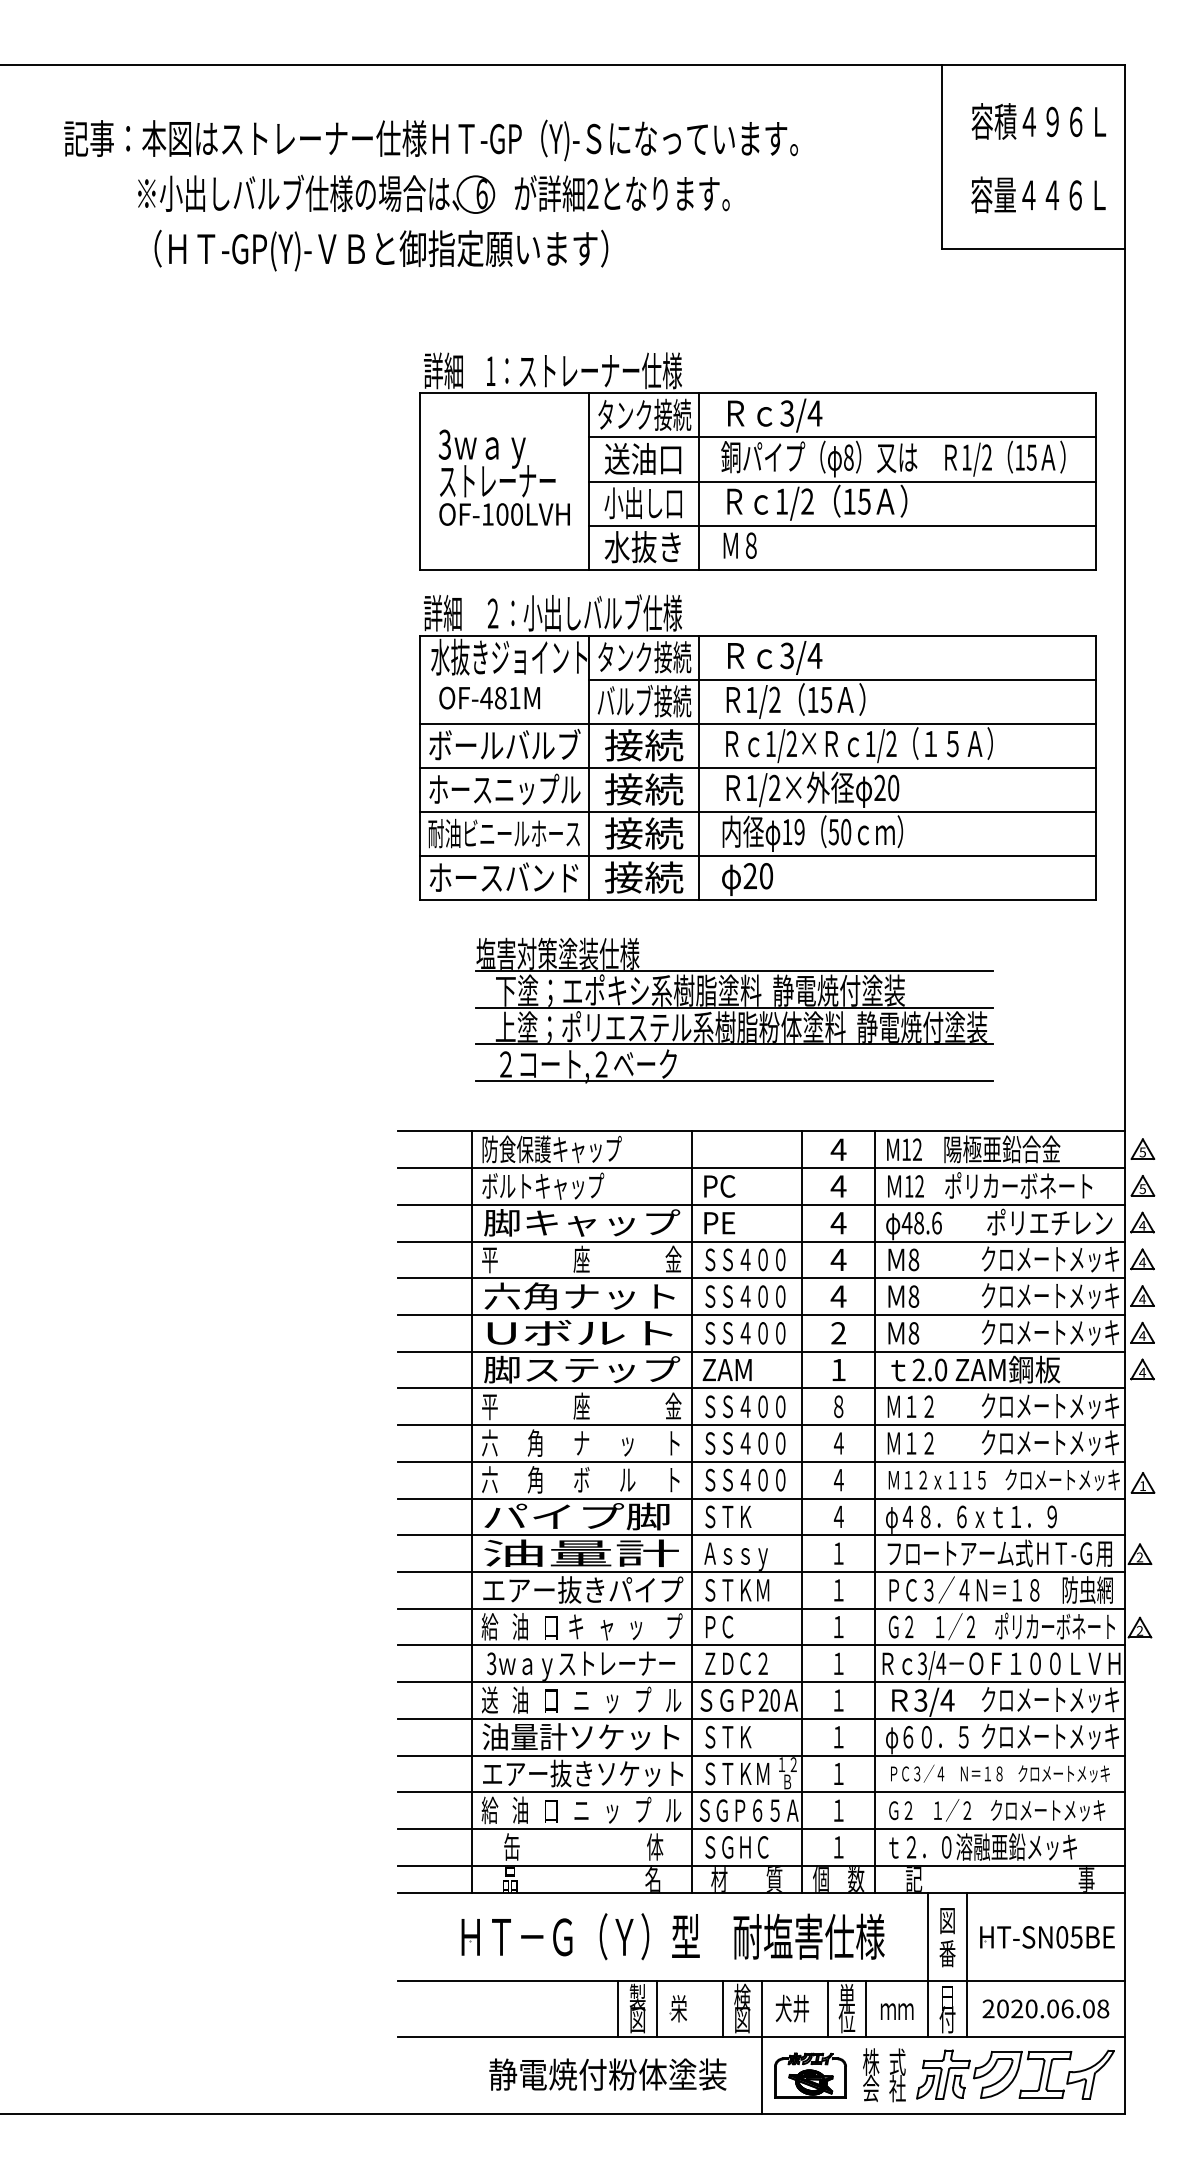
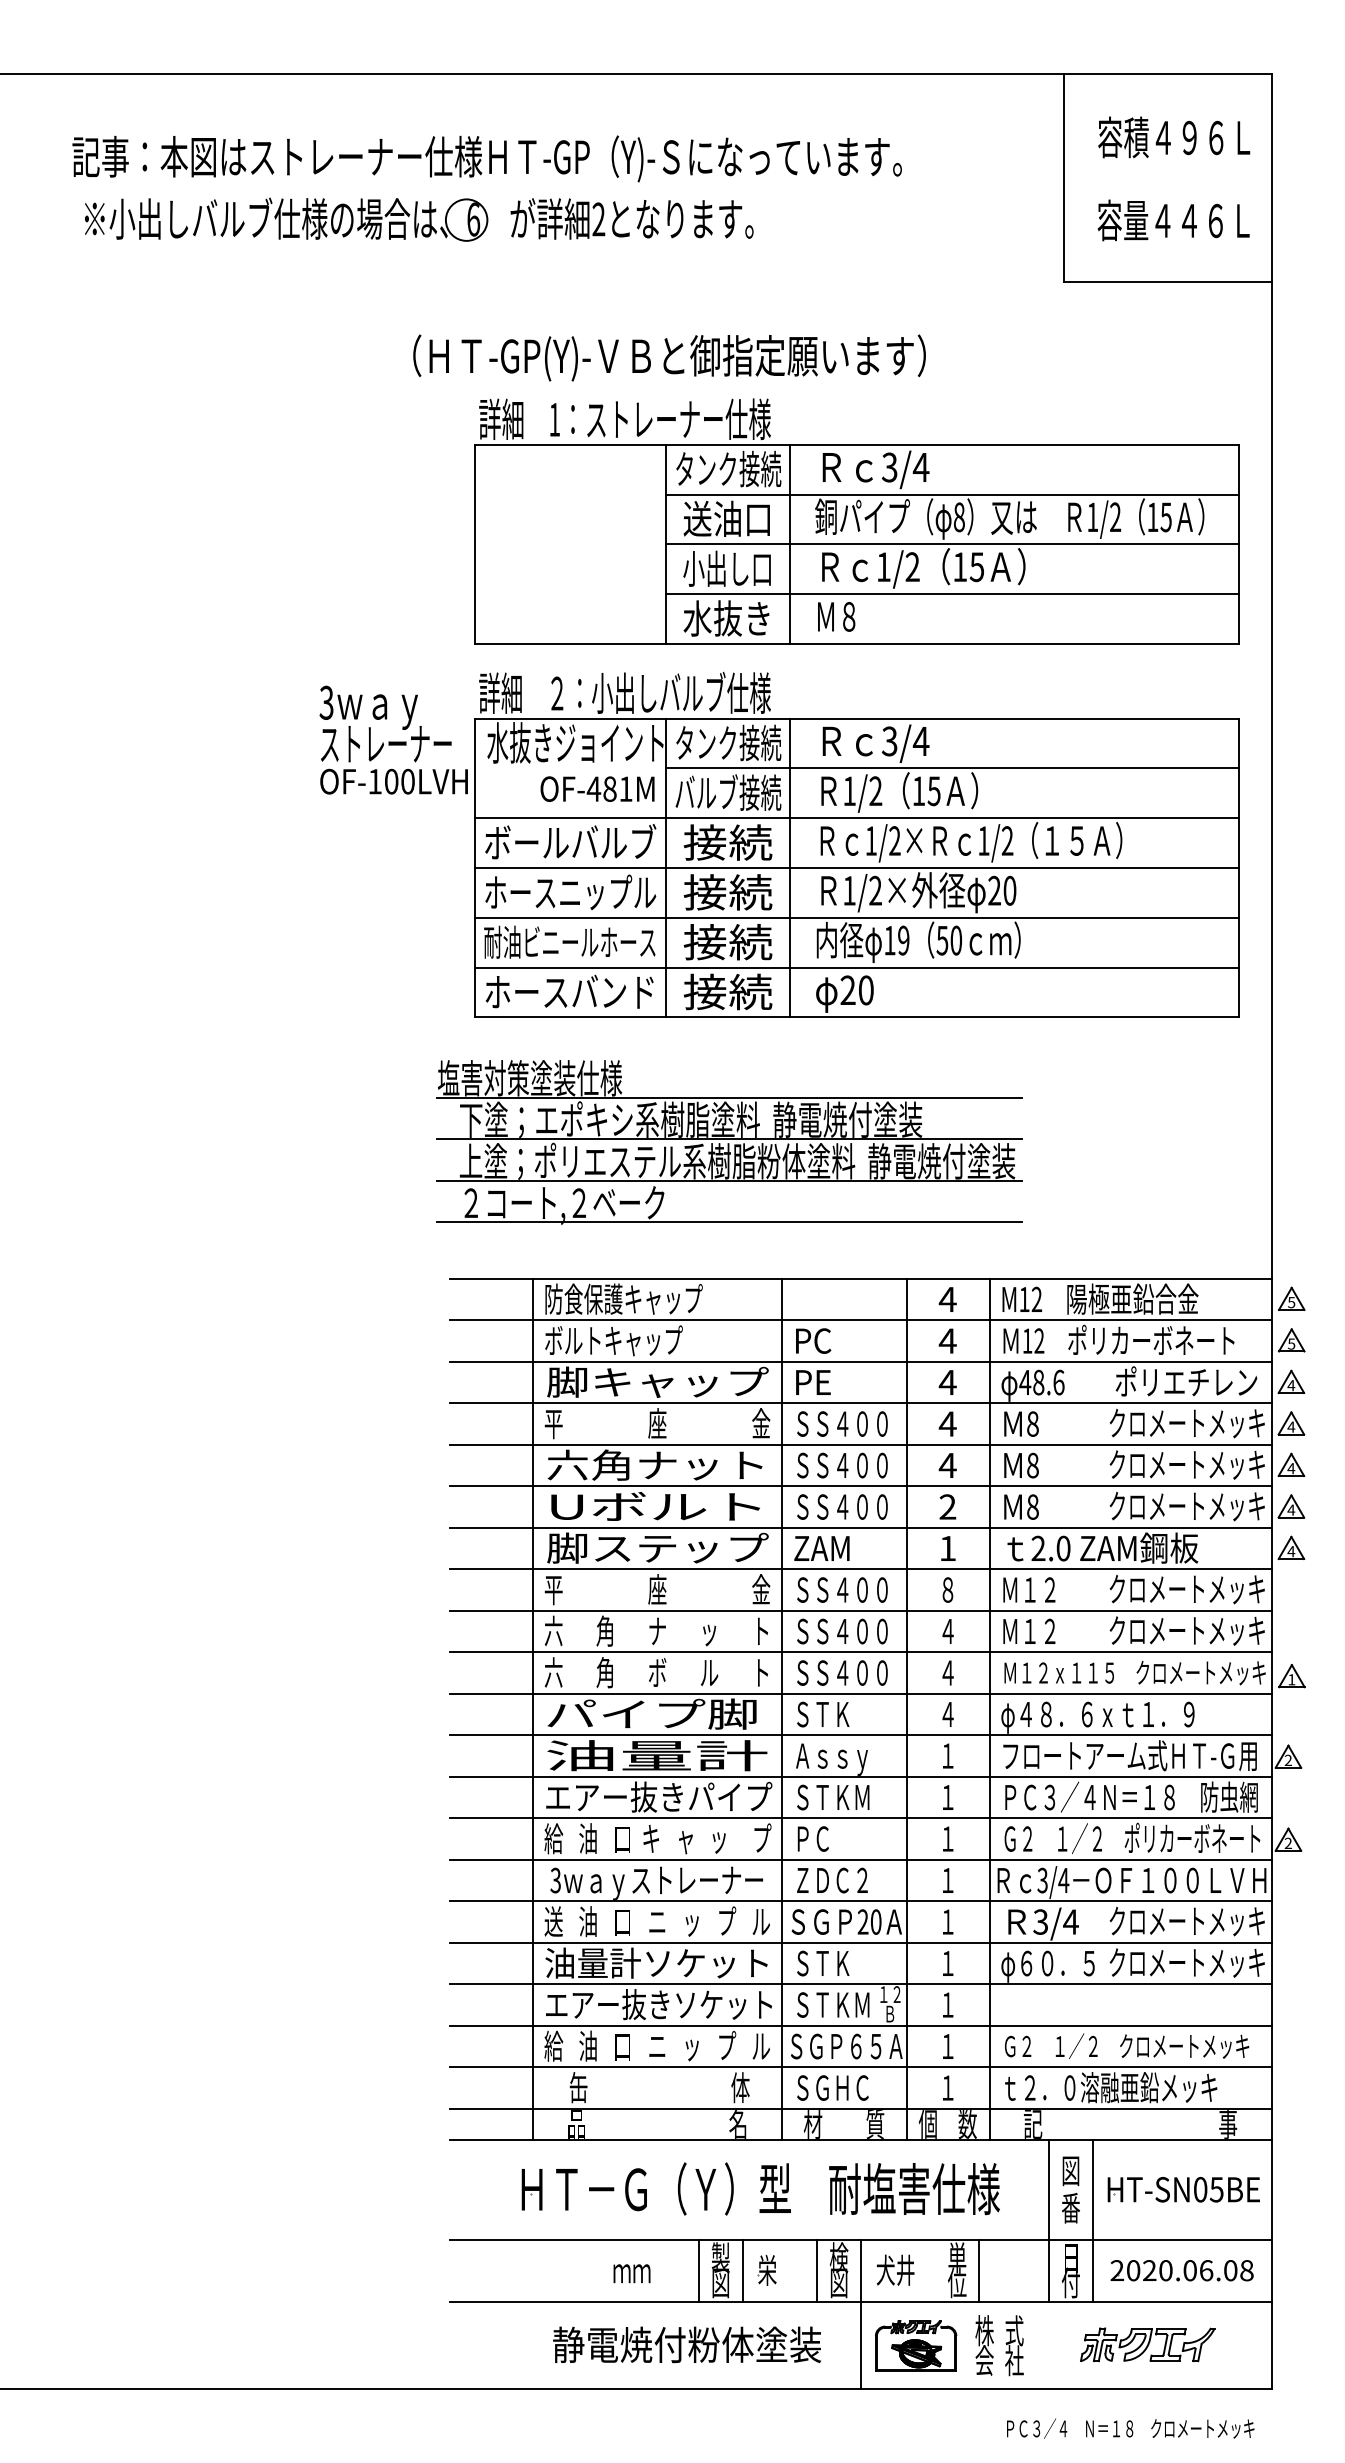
part: (433, 193) -> (418, 218), moved
text: (381, 250) -> (669, 357), moved
text: (503, 477) -> (392, 739), moved
text: (489, 697) -> (597, 788), moved
part: (734, 1010) -> (729, 1142), moved
text: (1000, 1773) -> (1130, 2428), moved
line: (827, 2008) -> (935, 2270), removed
text: (897, 2011) -> (632, 2273), moved
part: (1015, 2074) -> (1147, 2344), size x0.6

